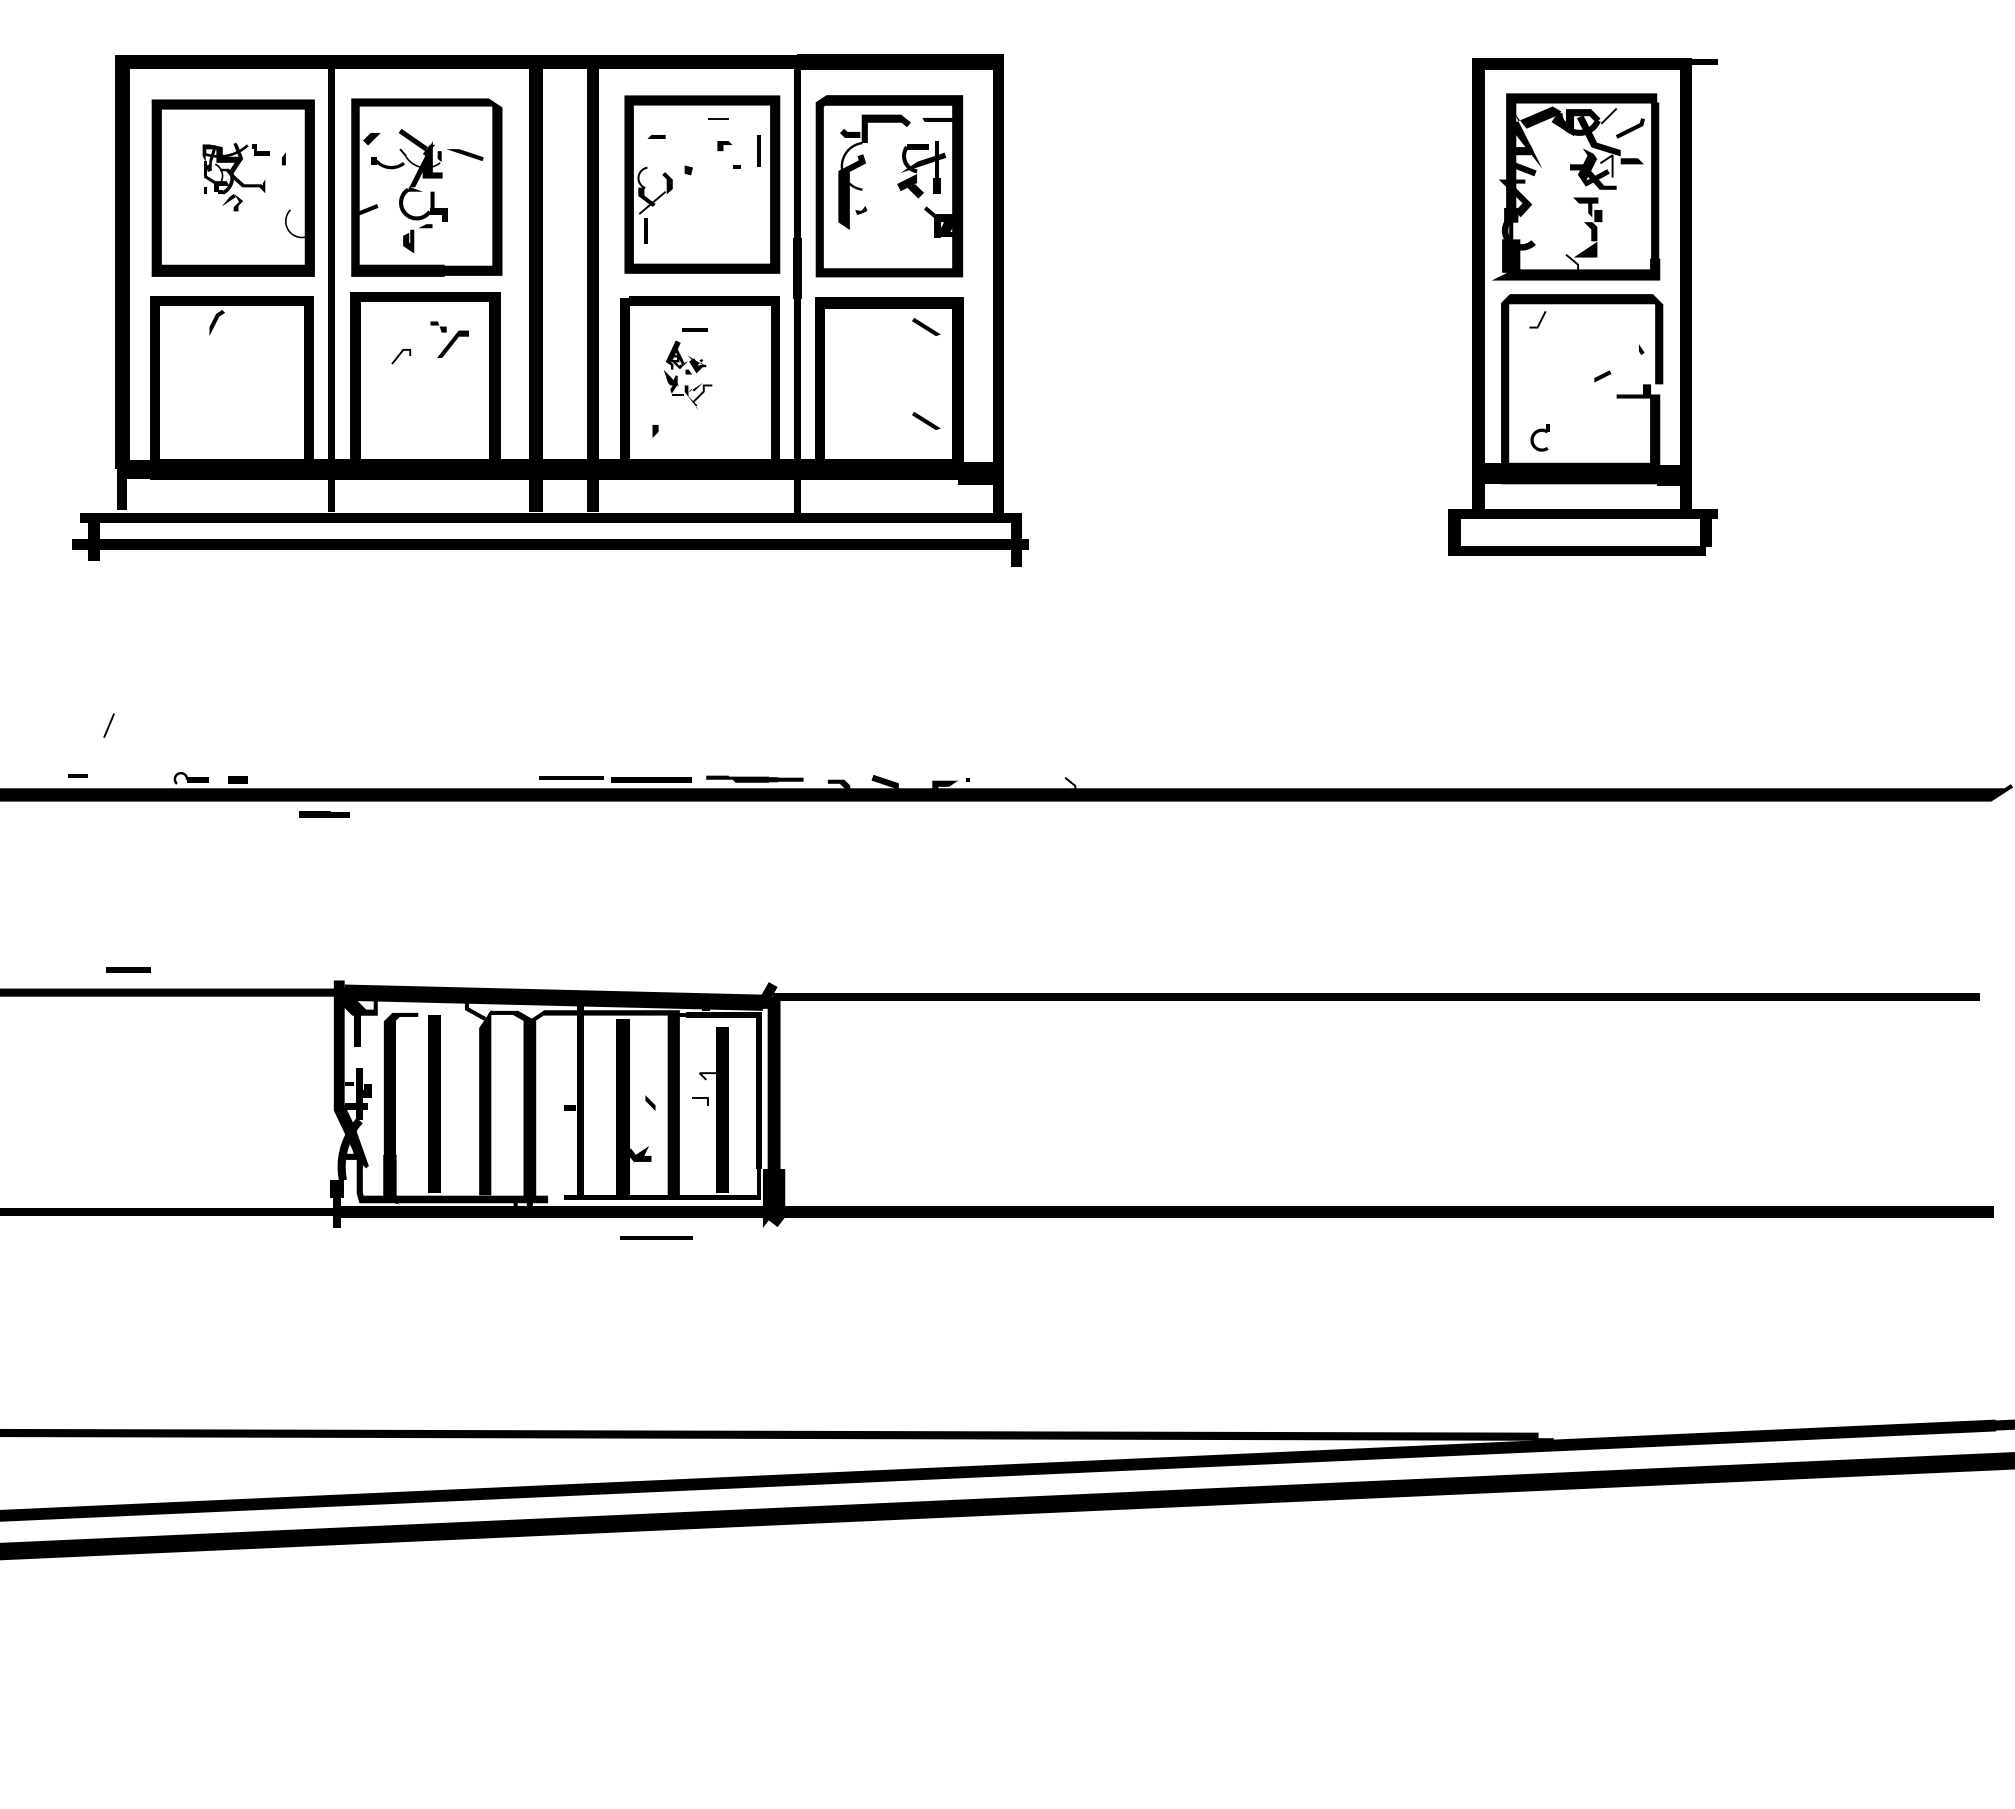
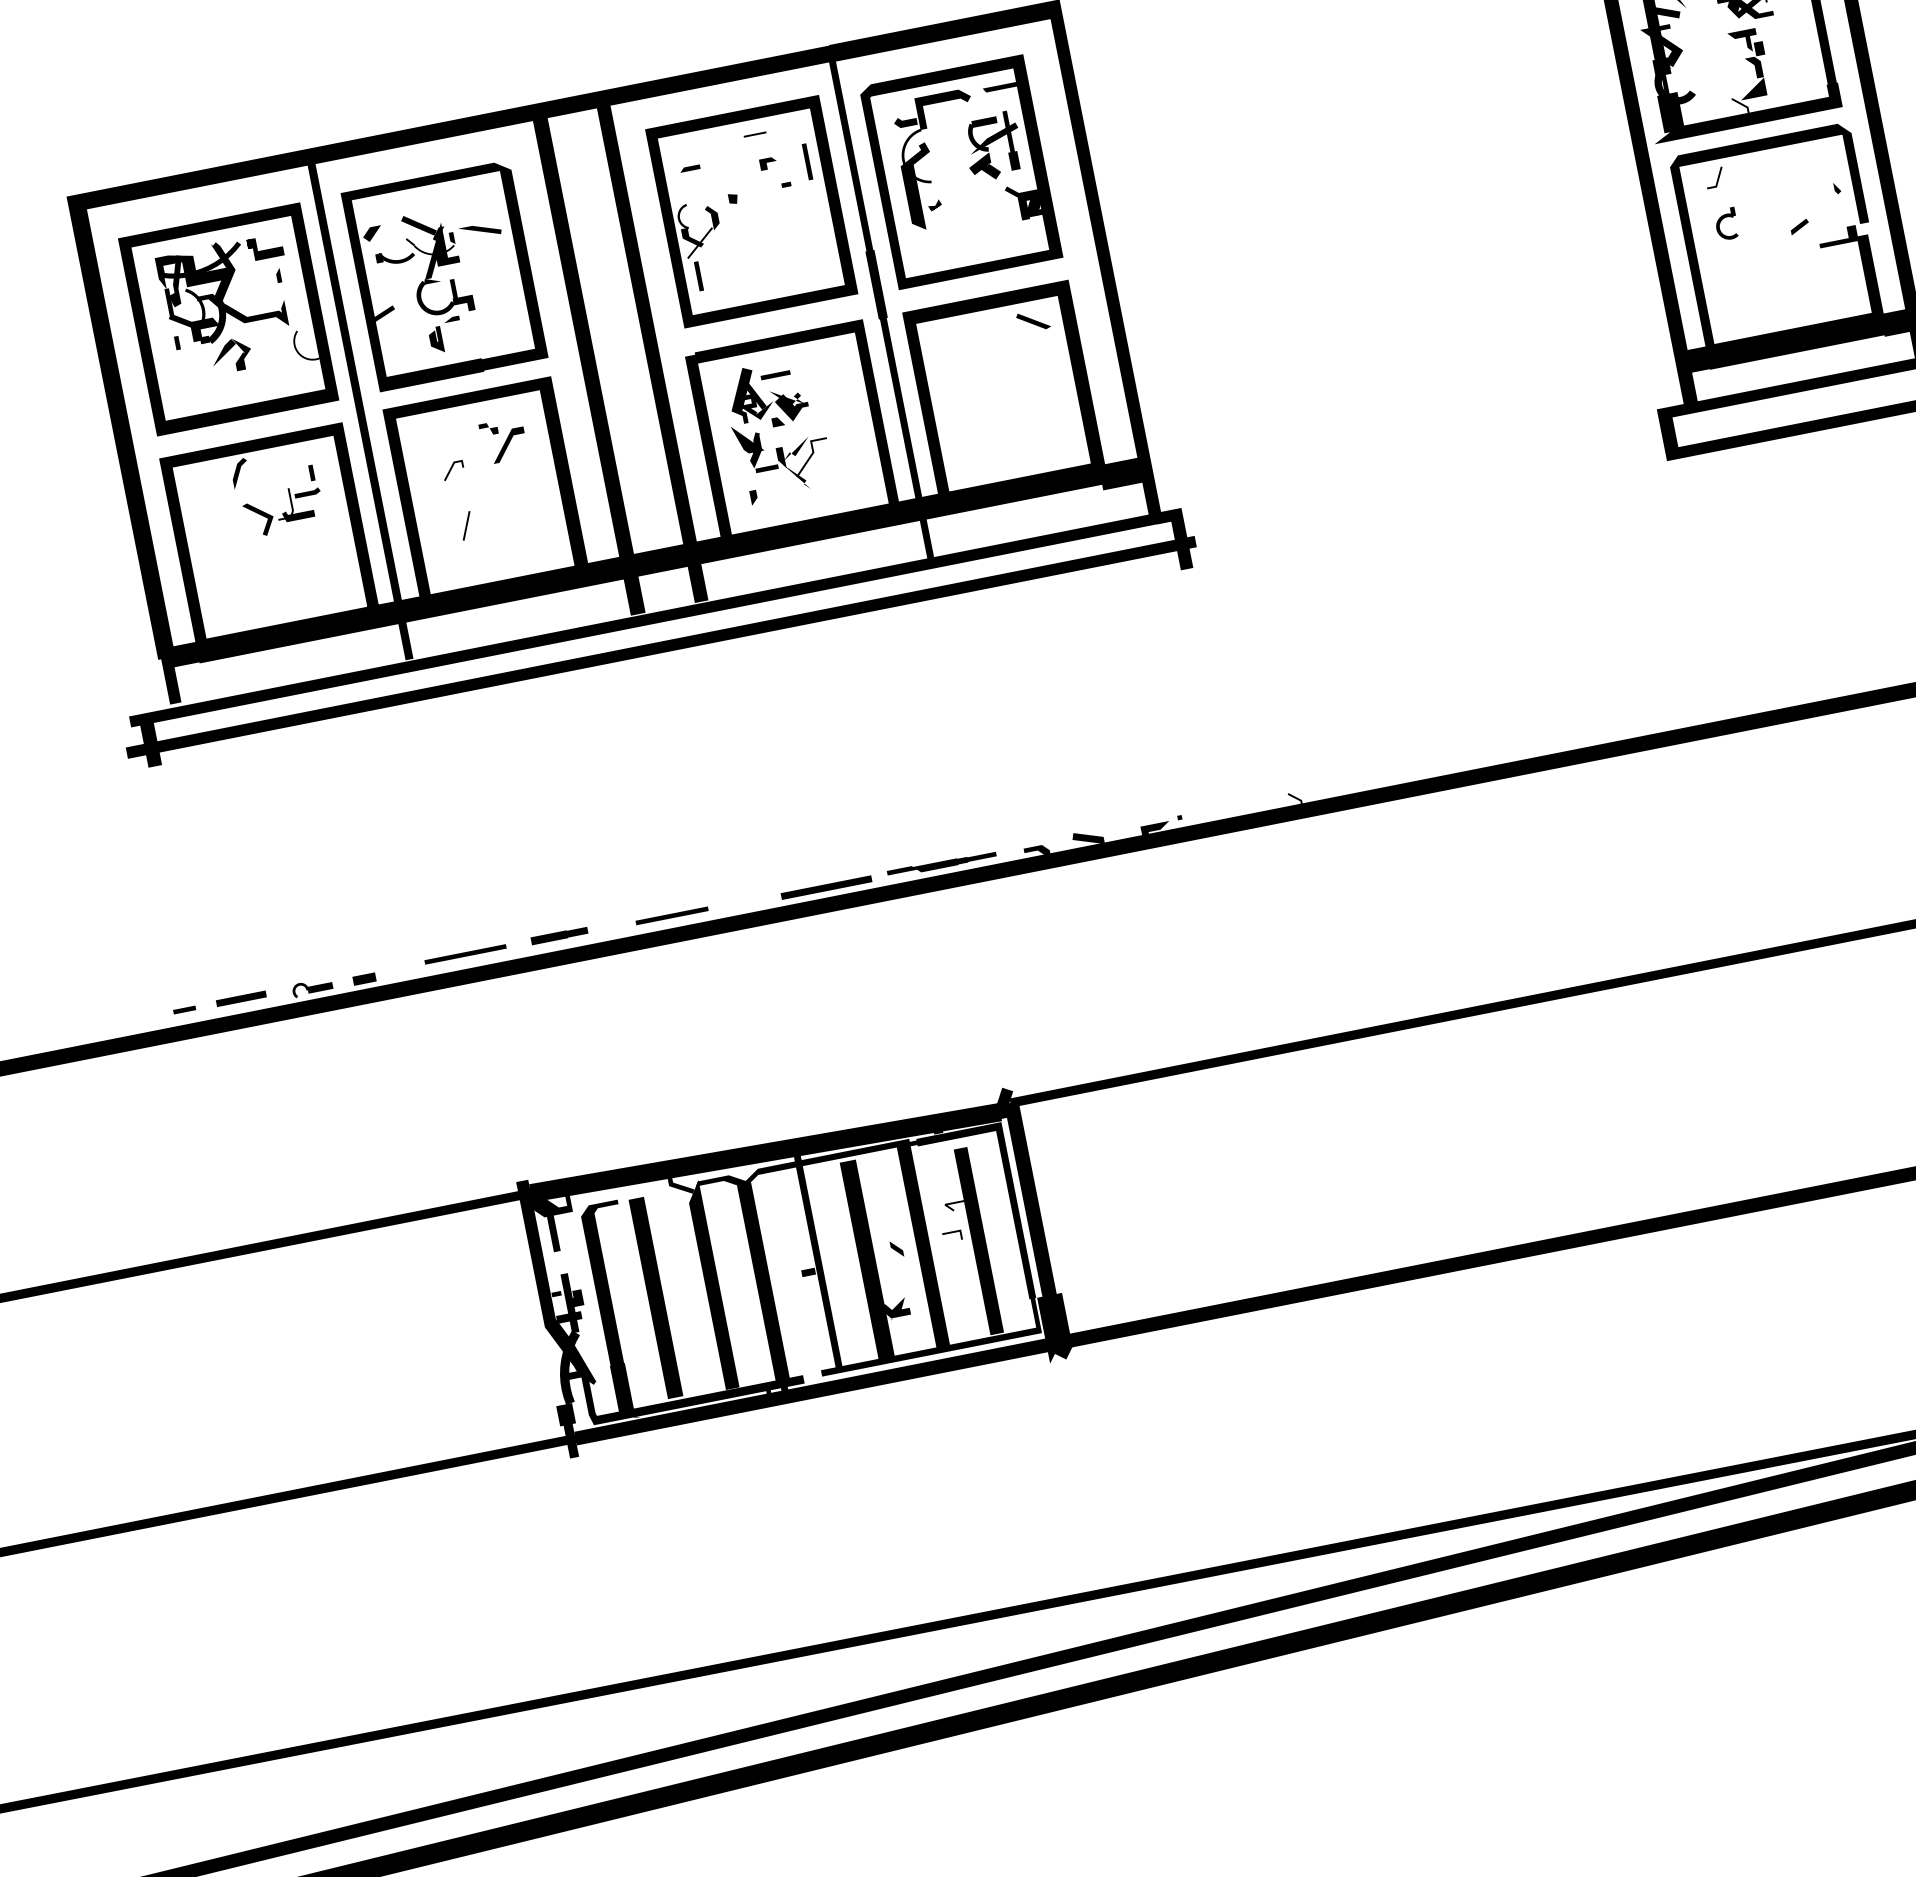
part: (236, 176) -> (229, 305), size x1.67
part: (255, 354) -> (290, 500), added
part: (687, 374) -> (777, 427), size x1.67
line: (926, 420) -> (1054, 425), removed
part: (1539, 437) -> (1725, 224), moved
line: (108, 725) -> (465, 525), moved
line: (571, 777) -> (671, 915), moved
curve: (324, 814) -> (559, 935), moved
line: (128, 969) -> (241, 998), moved
line: (656, 1237) -> (465, 954), moved

